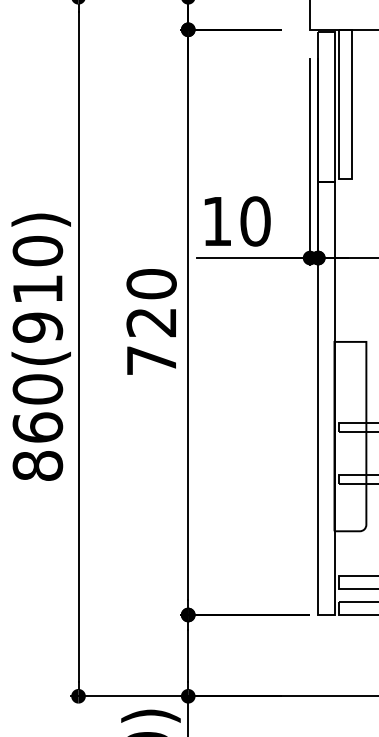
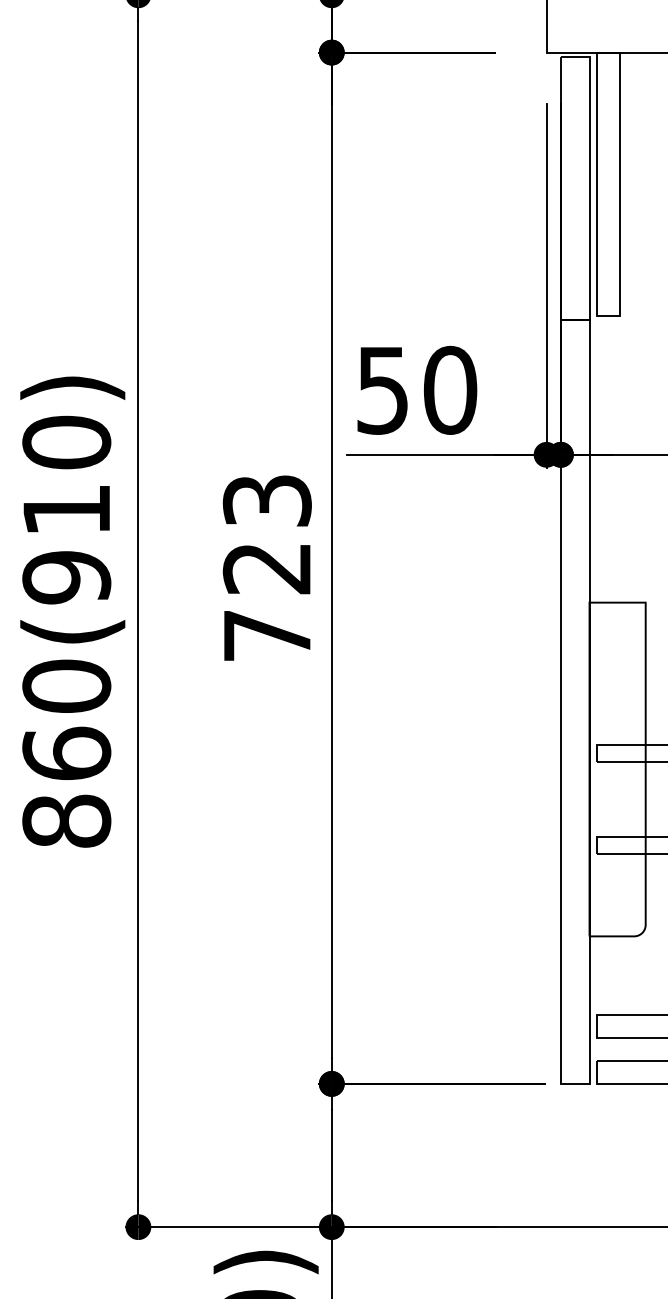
text: (216, 221) -> (381, 390), 10 -> 50
text: (151, 284) -> (267, 501), 720 -> 723

